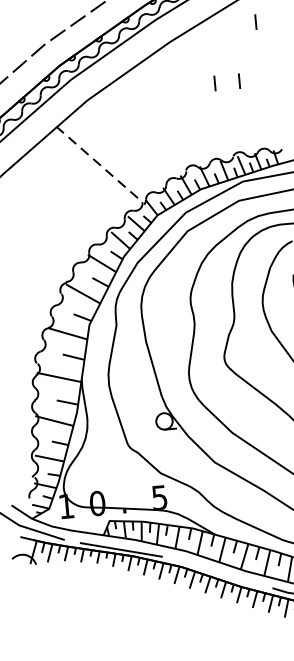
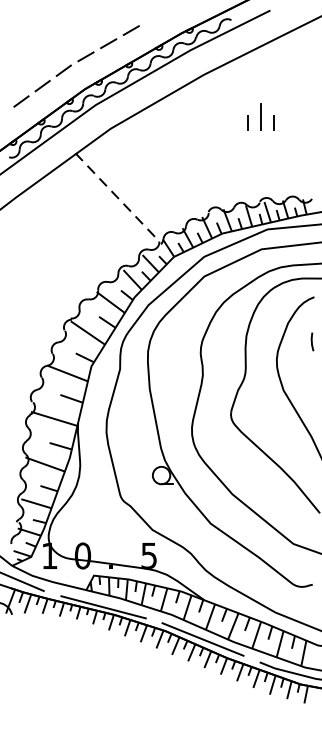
line: (255, 21) -> (296, 61), removed
line: (226, 76) -> (260, 116), added
line: (216, 571) -> (202, 639), added

